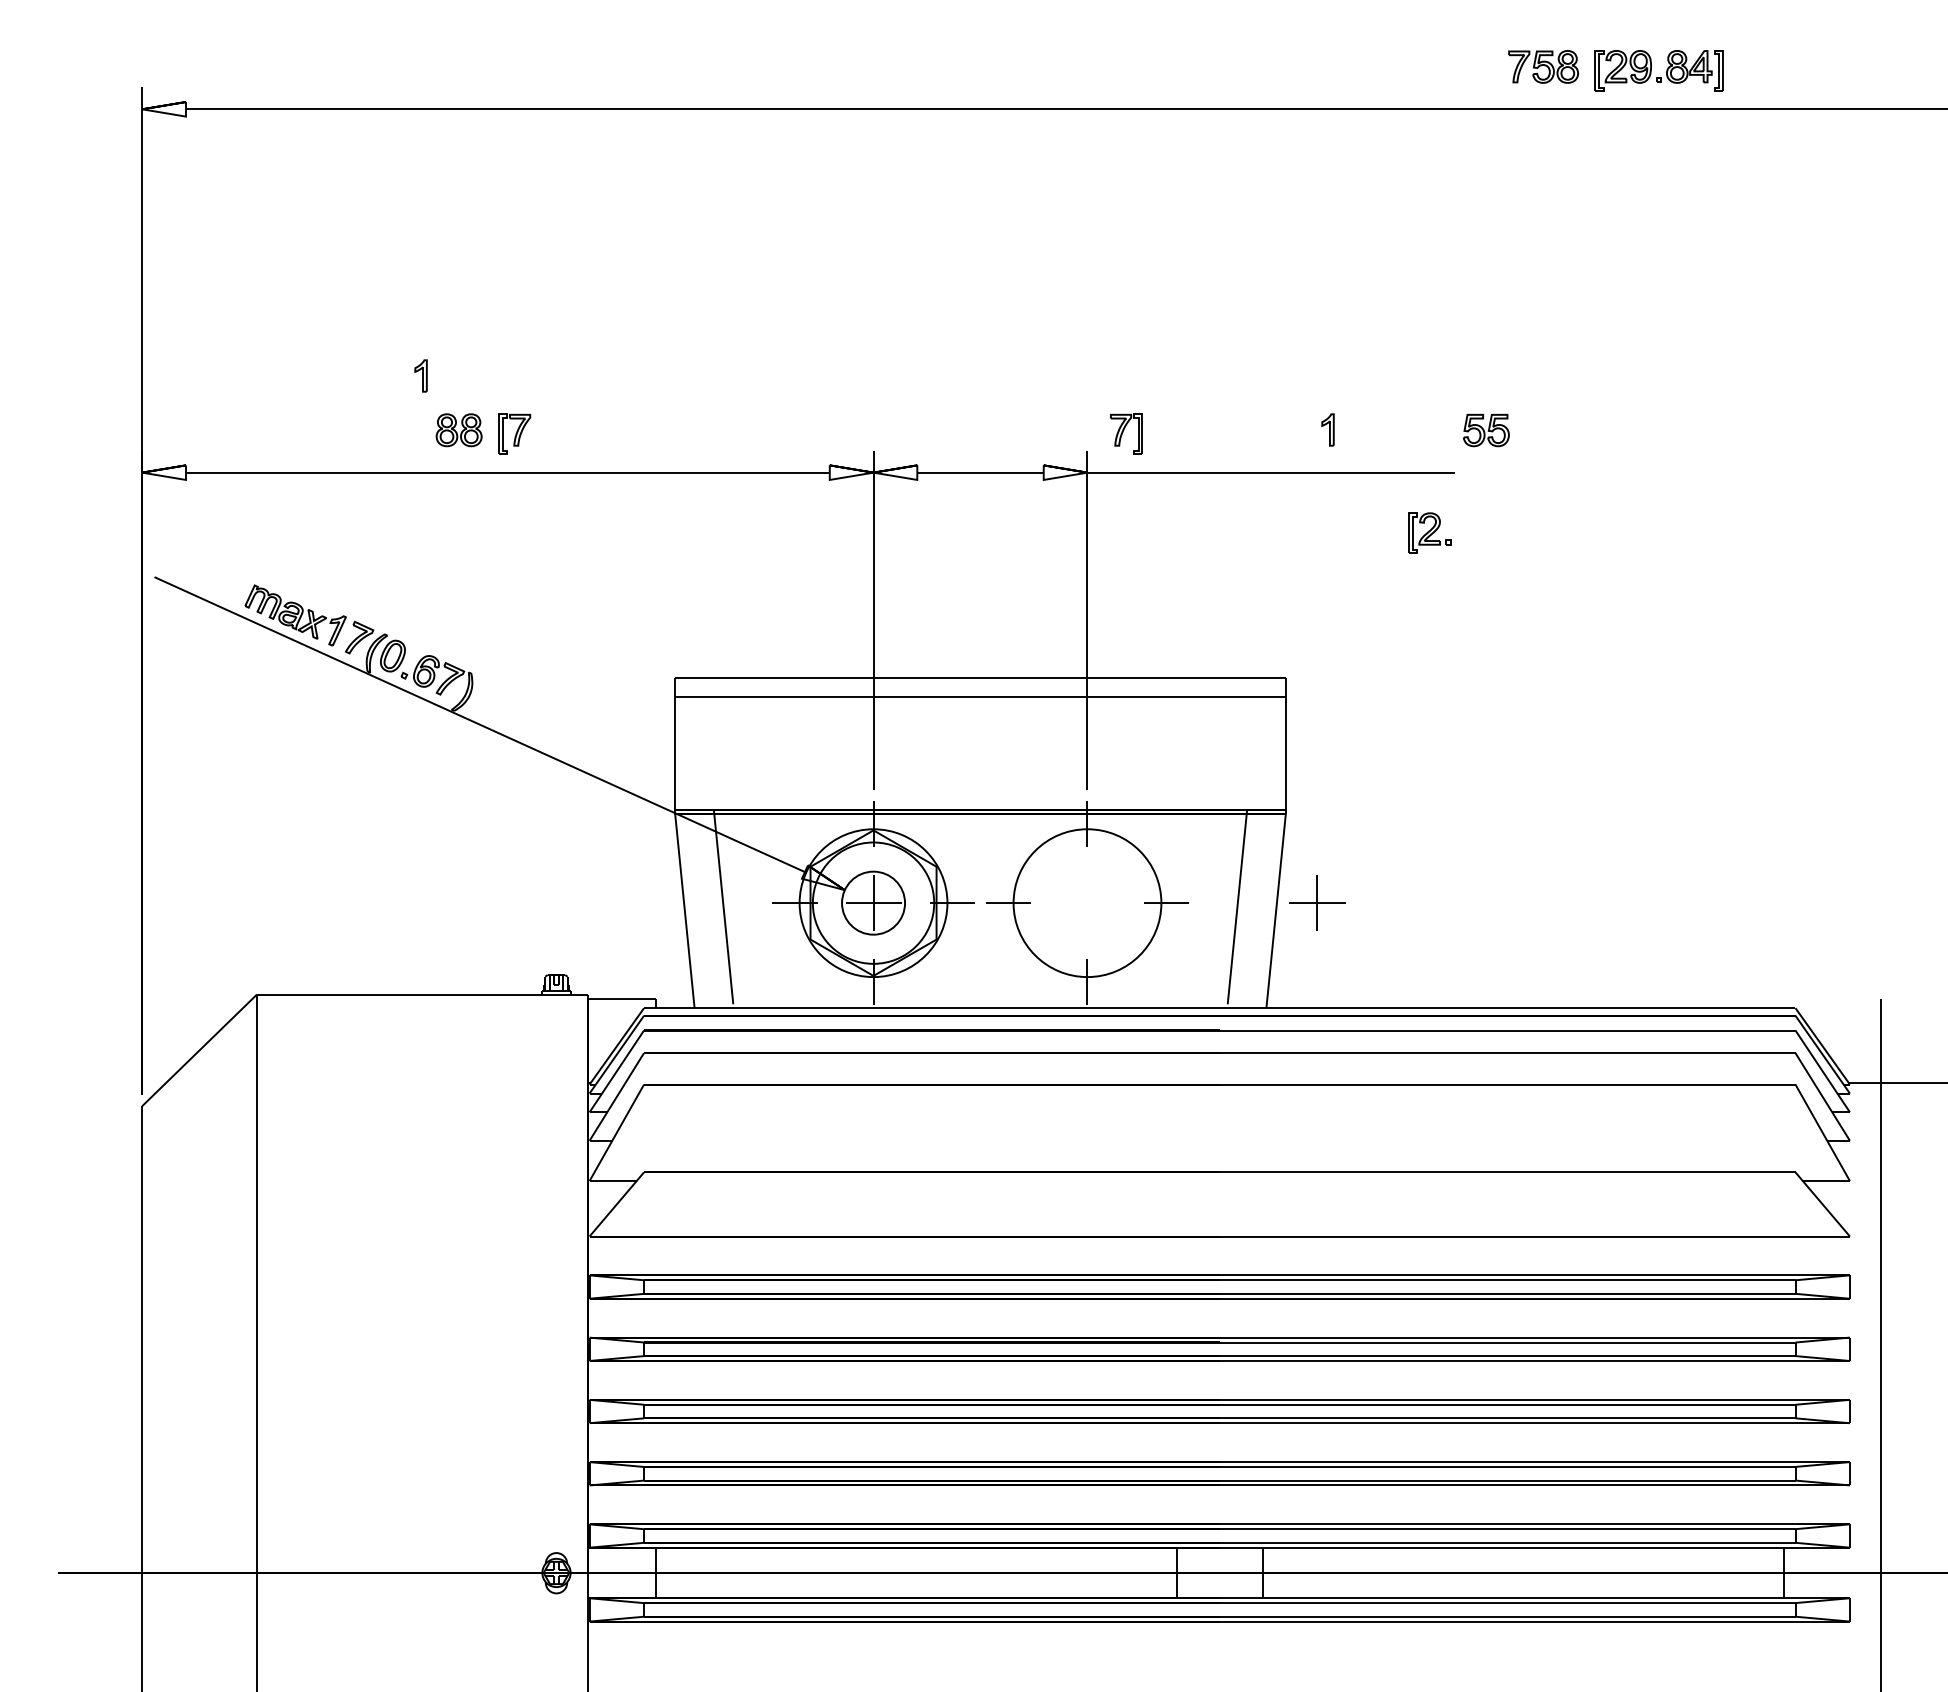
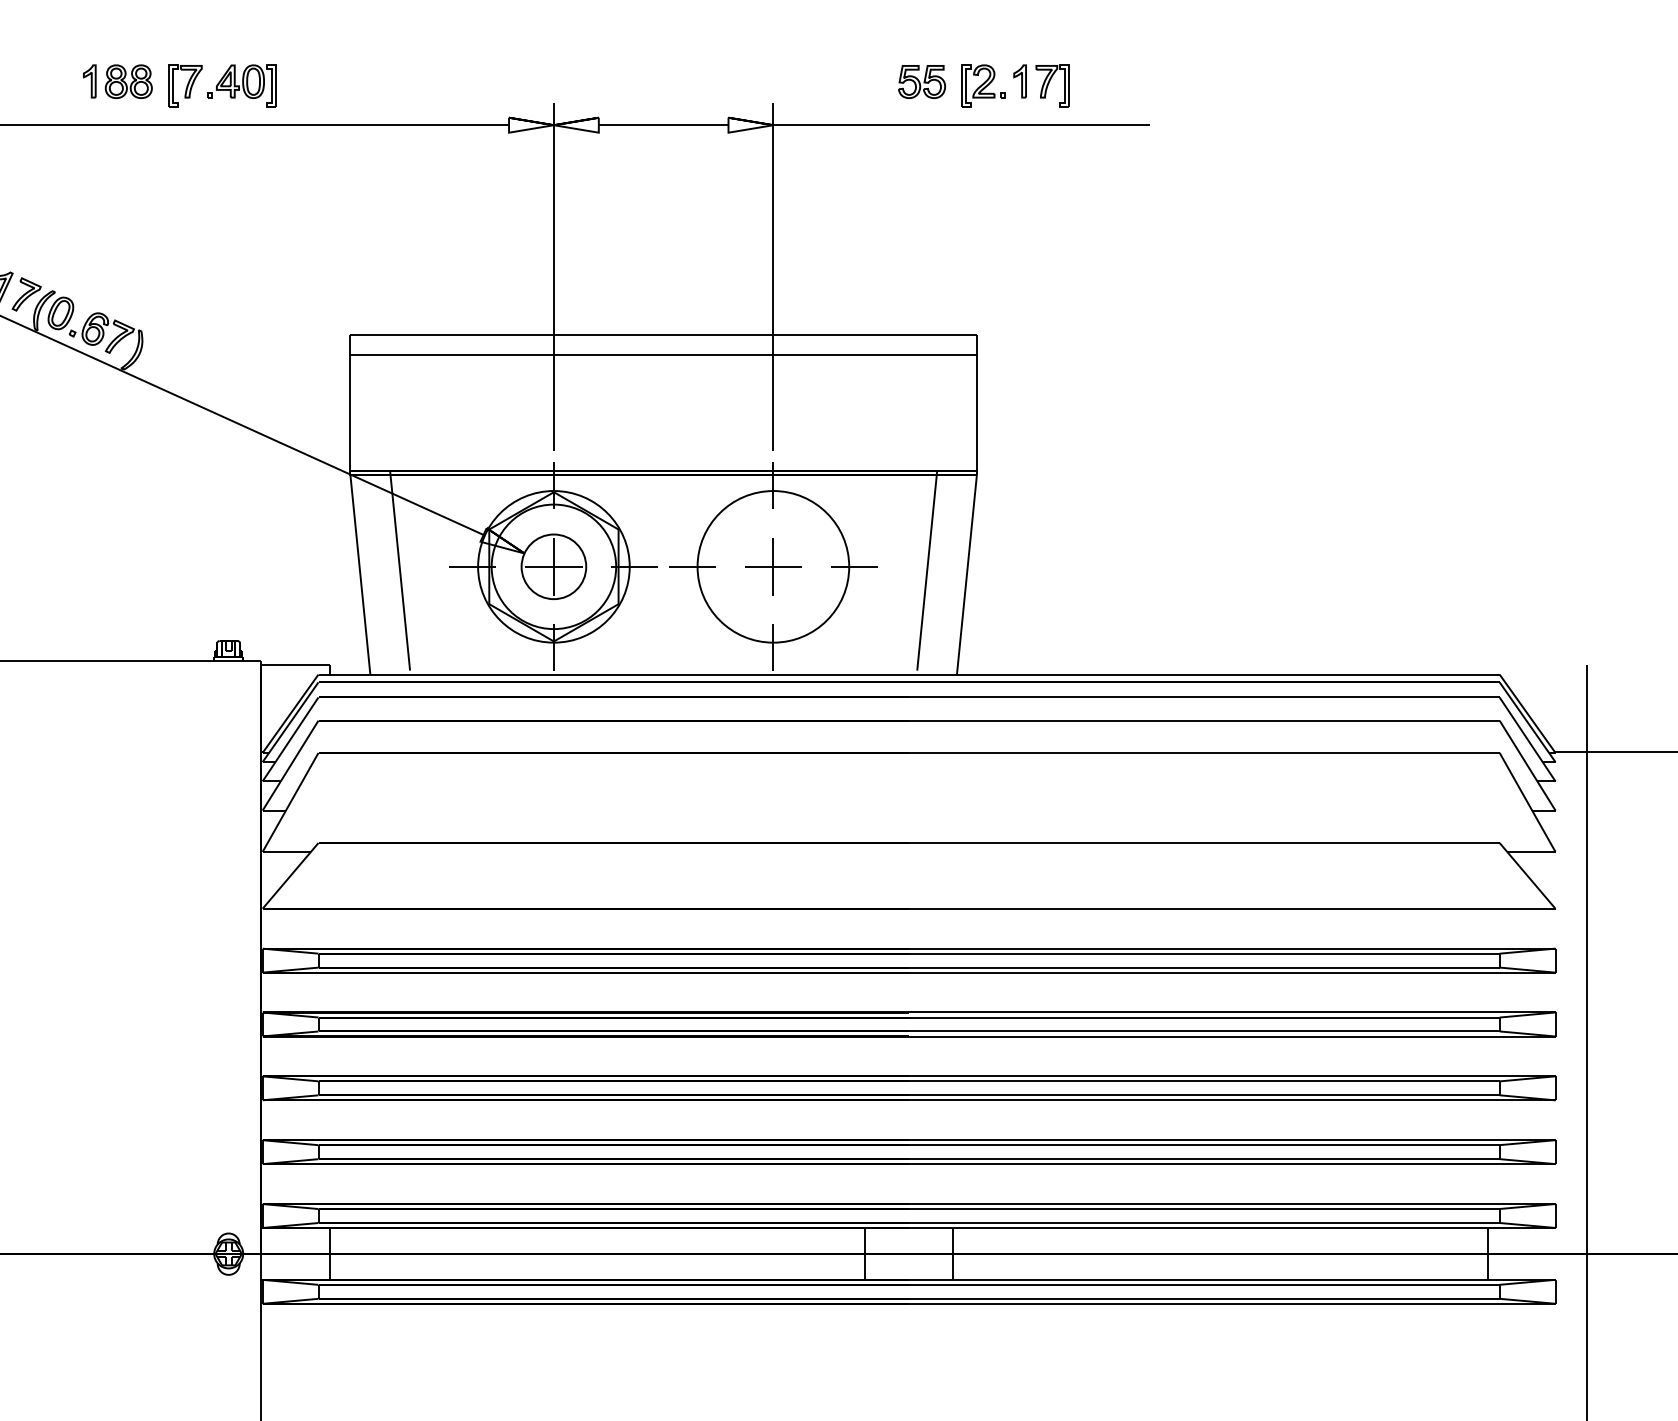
part: (420, 375) -> (89, 80), moved
part: (1486, 430) -> (922, 81), moved
part: (568, 433) -> (241, 85), added
part: (1126, 433) -> (1052, 85), moved
part: (1429, 532) -> (983, 85), moved
part: (1317, 902) -> (773, 566), moved

